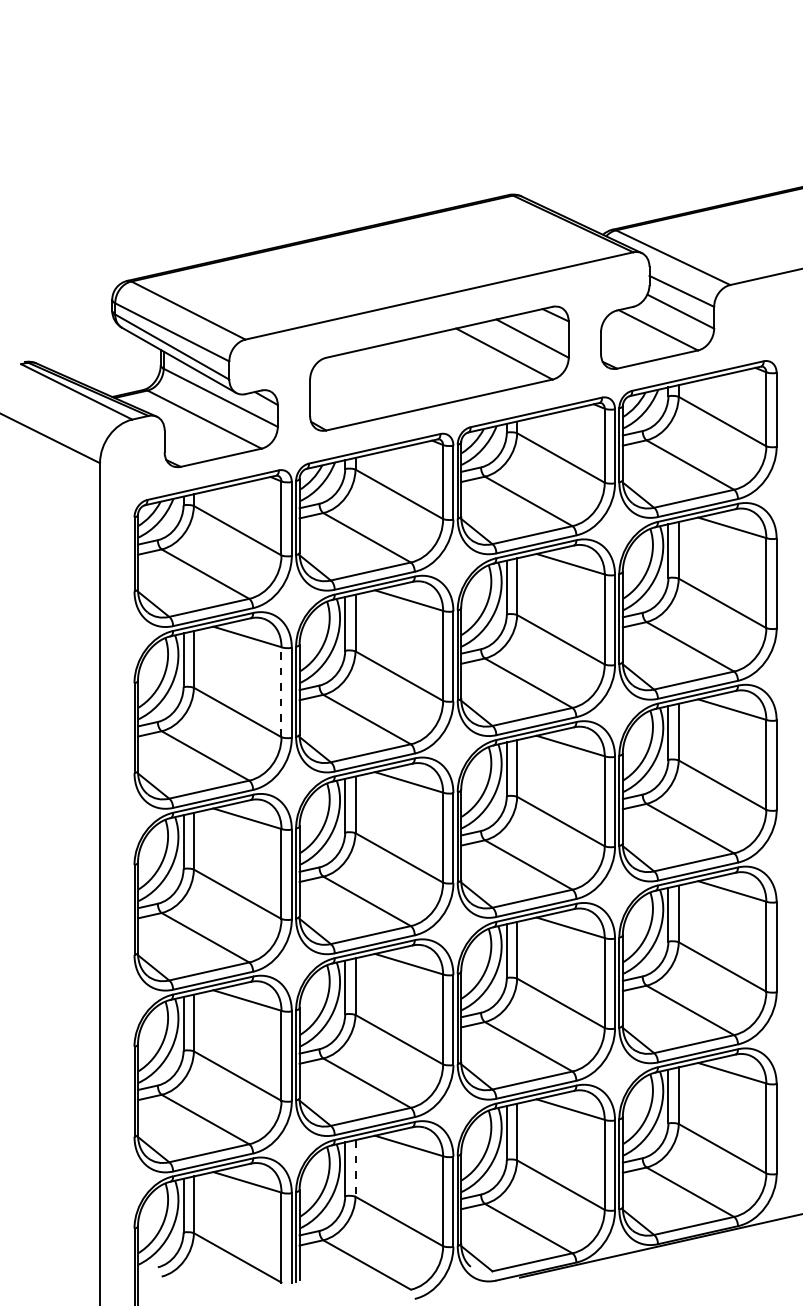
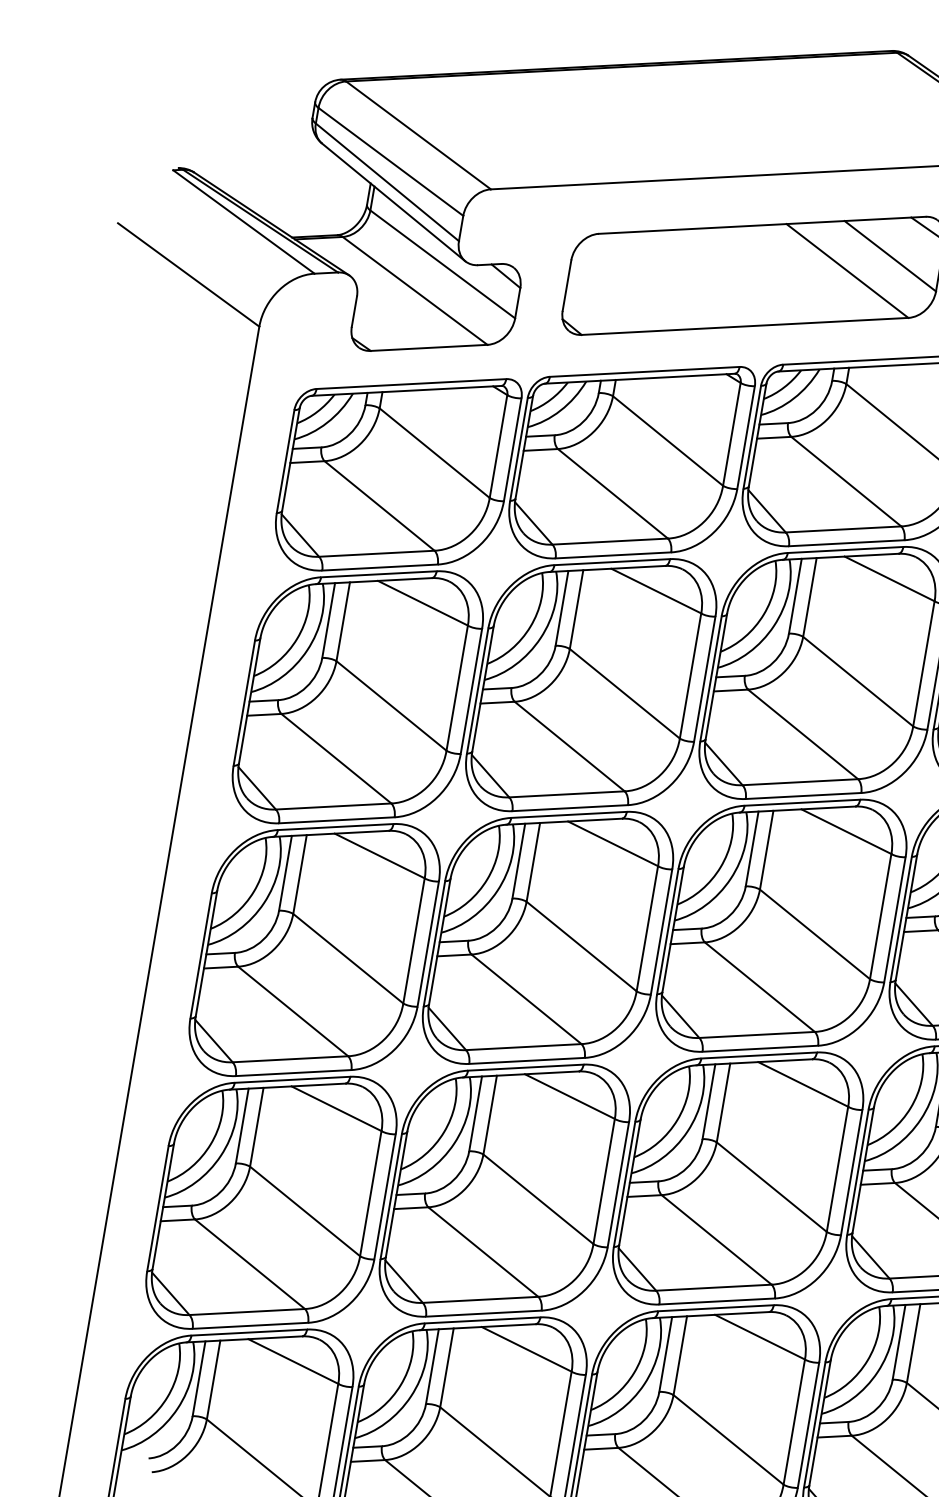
line: (281, 691) -> (457, 687), dashed -> solid
line: (355, 1168) -> (446, 1367), dashed -> solid

